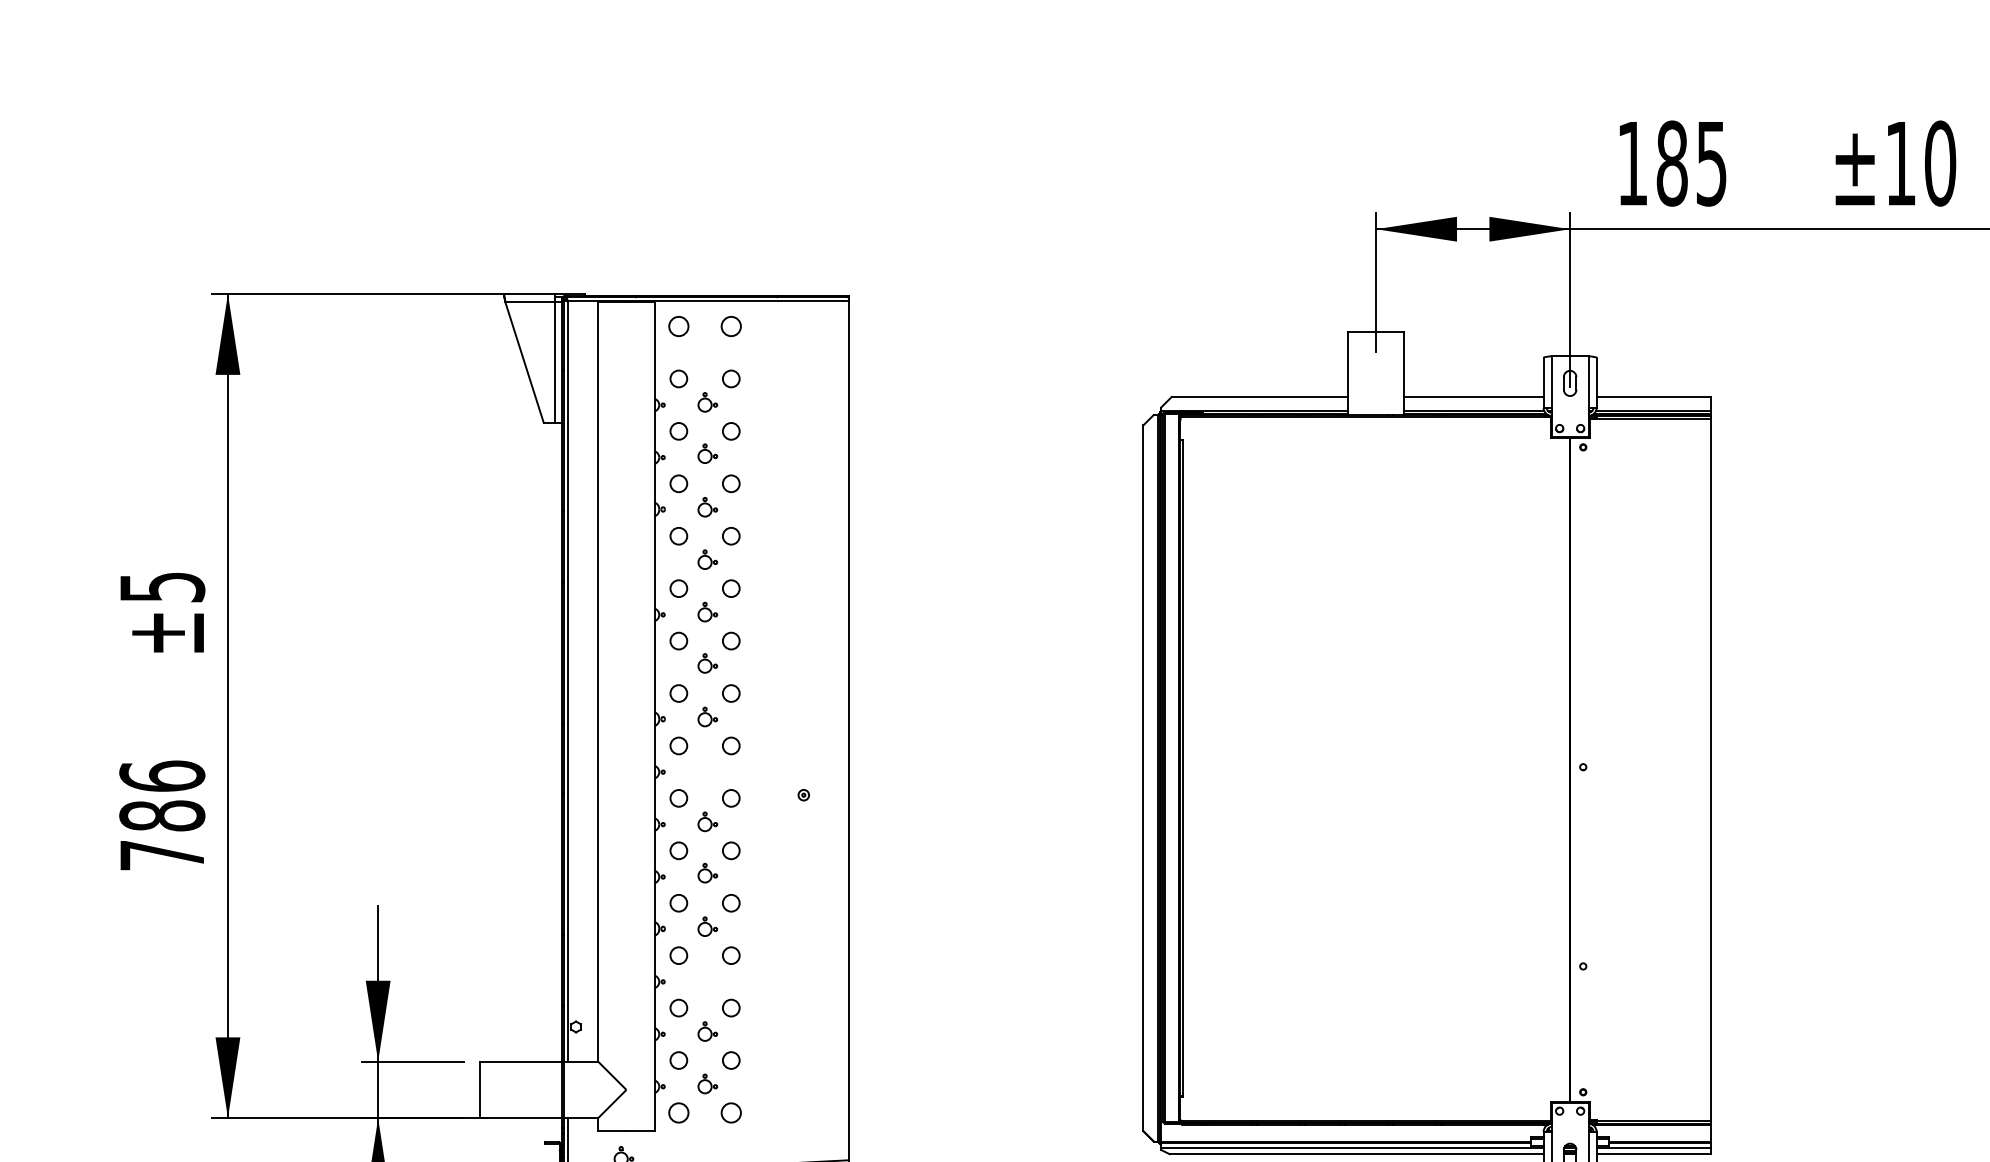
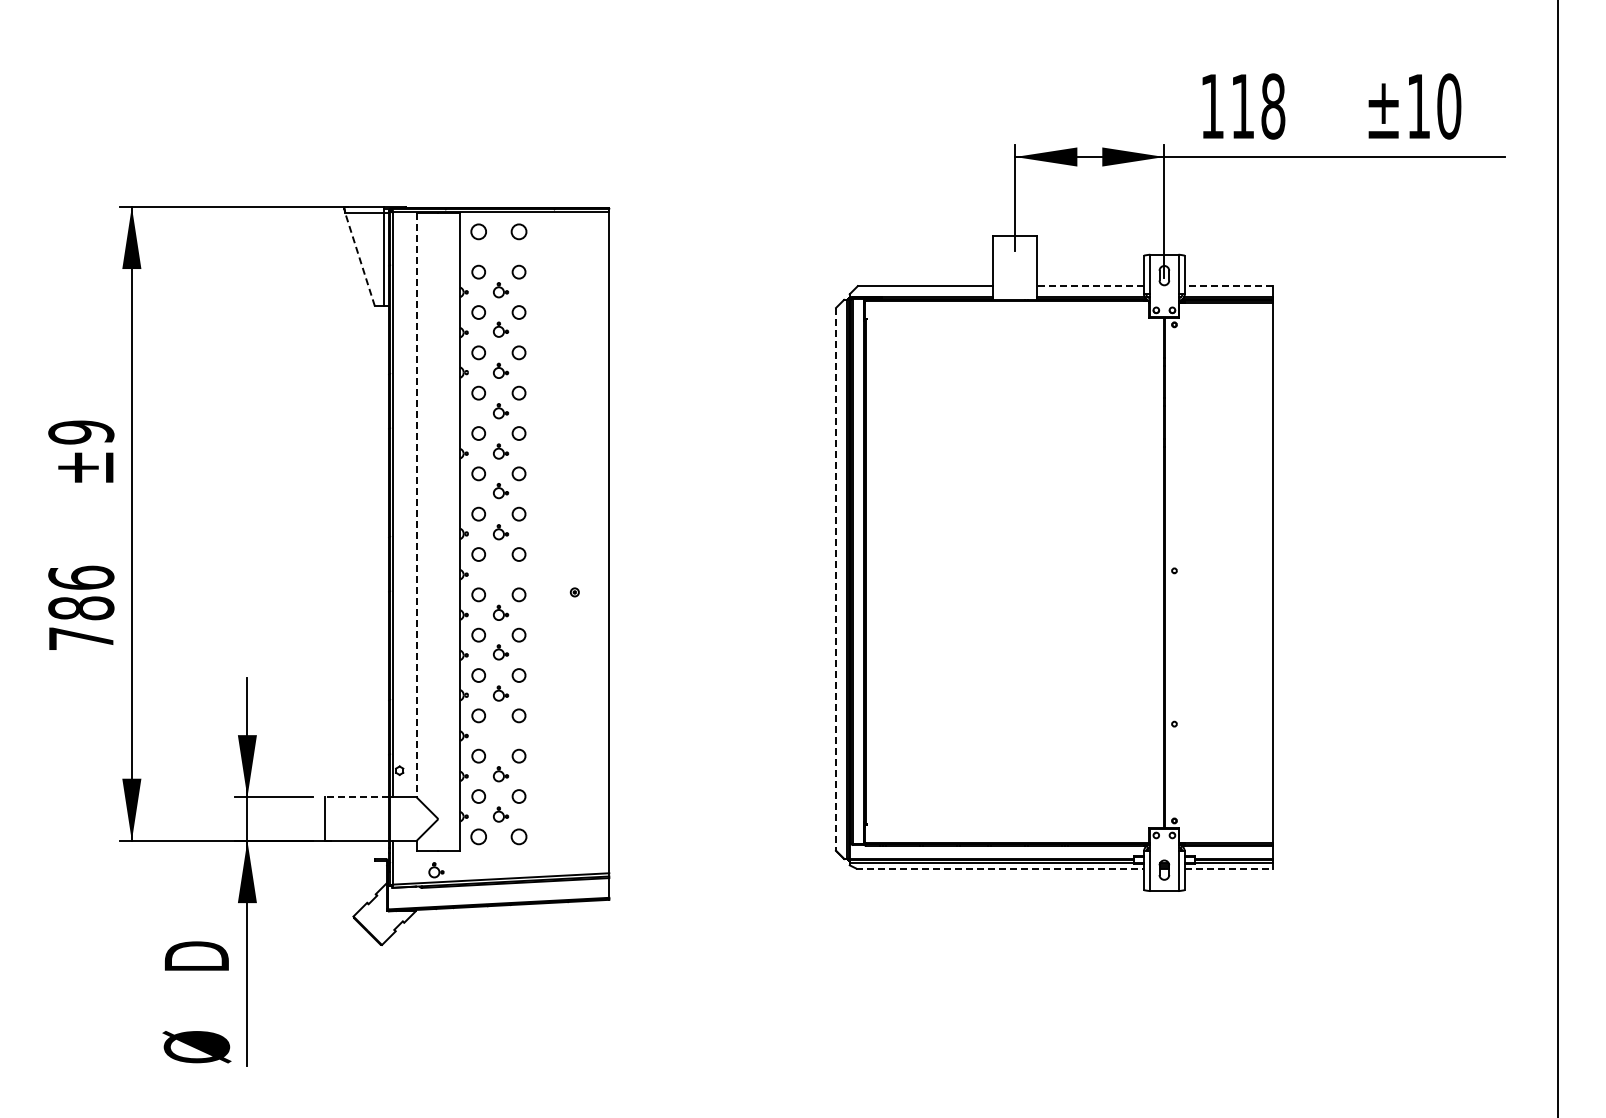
text: (1692, 163) -> (1258, 106), 185 -> 118
line: (525, 362) -> (360, 259), solid -> dashed
line: (1474, 397) -> (1090, 286), solid -> dashed
line: (1653, 397) -> (1228, 286), solid -> dashed
text: (162, 587) -> (81, 432), ±5 -> ±9
line: (597, 682) -> (416, 505), solid -> dashed
line: (1143, 778) -> (836, 579), solid -> dashed
line: (521, 1061) -> (357, 797), solid -> dashed
line: (1357, 1154) -> (1000, 868), solid -> dashed
line: (1654, 1154) -> (1229, 868), solid -> dashed

